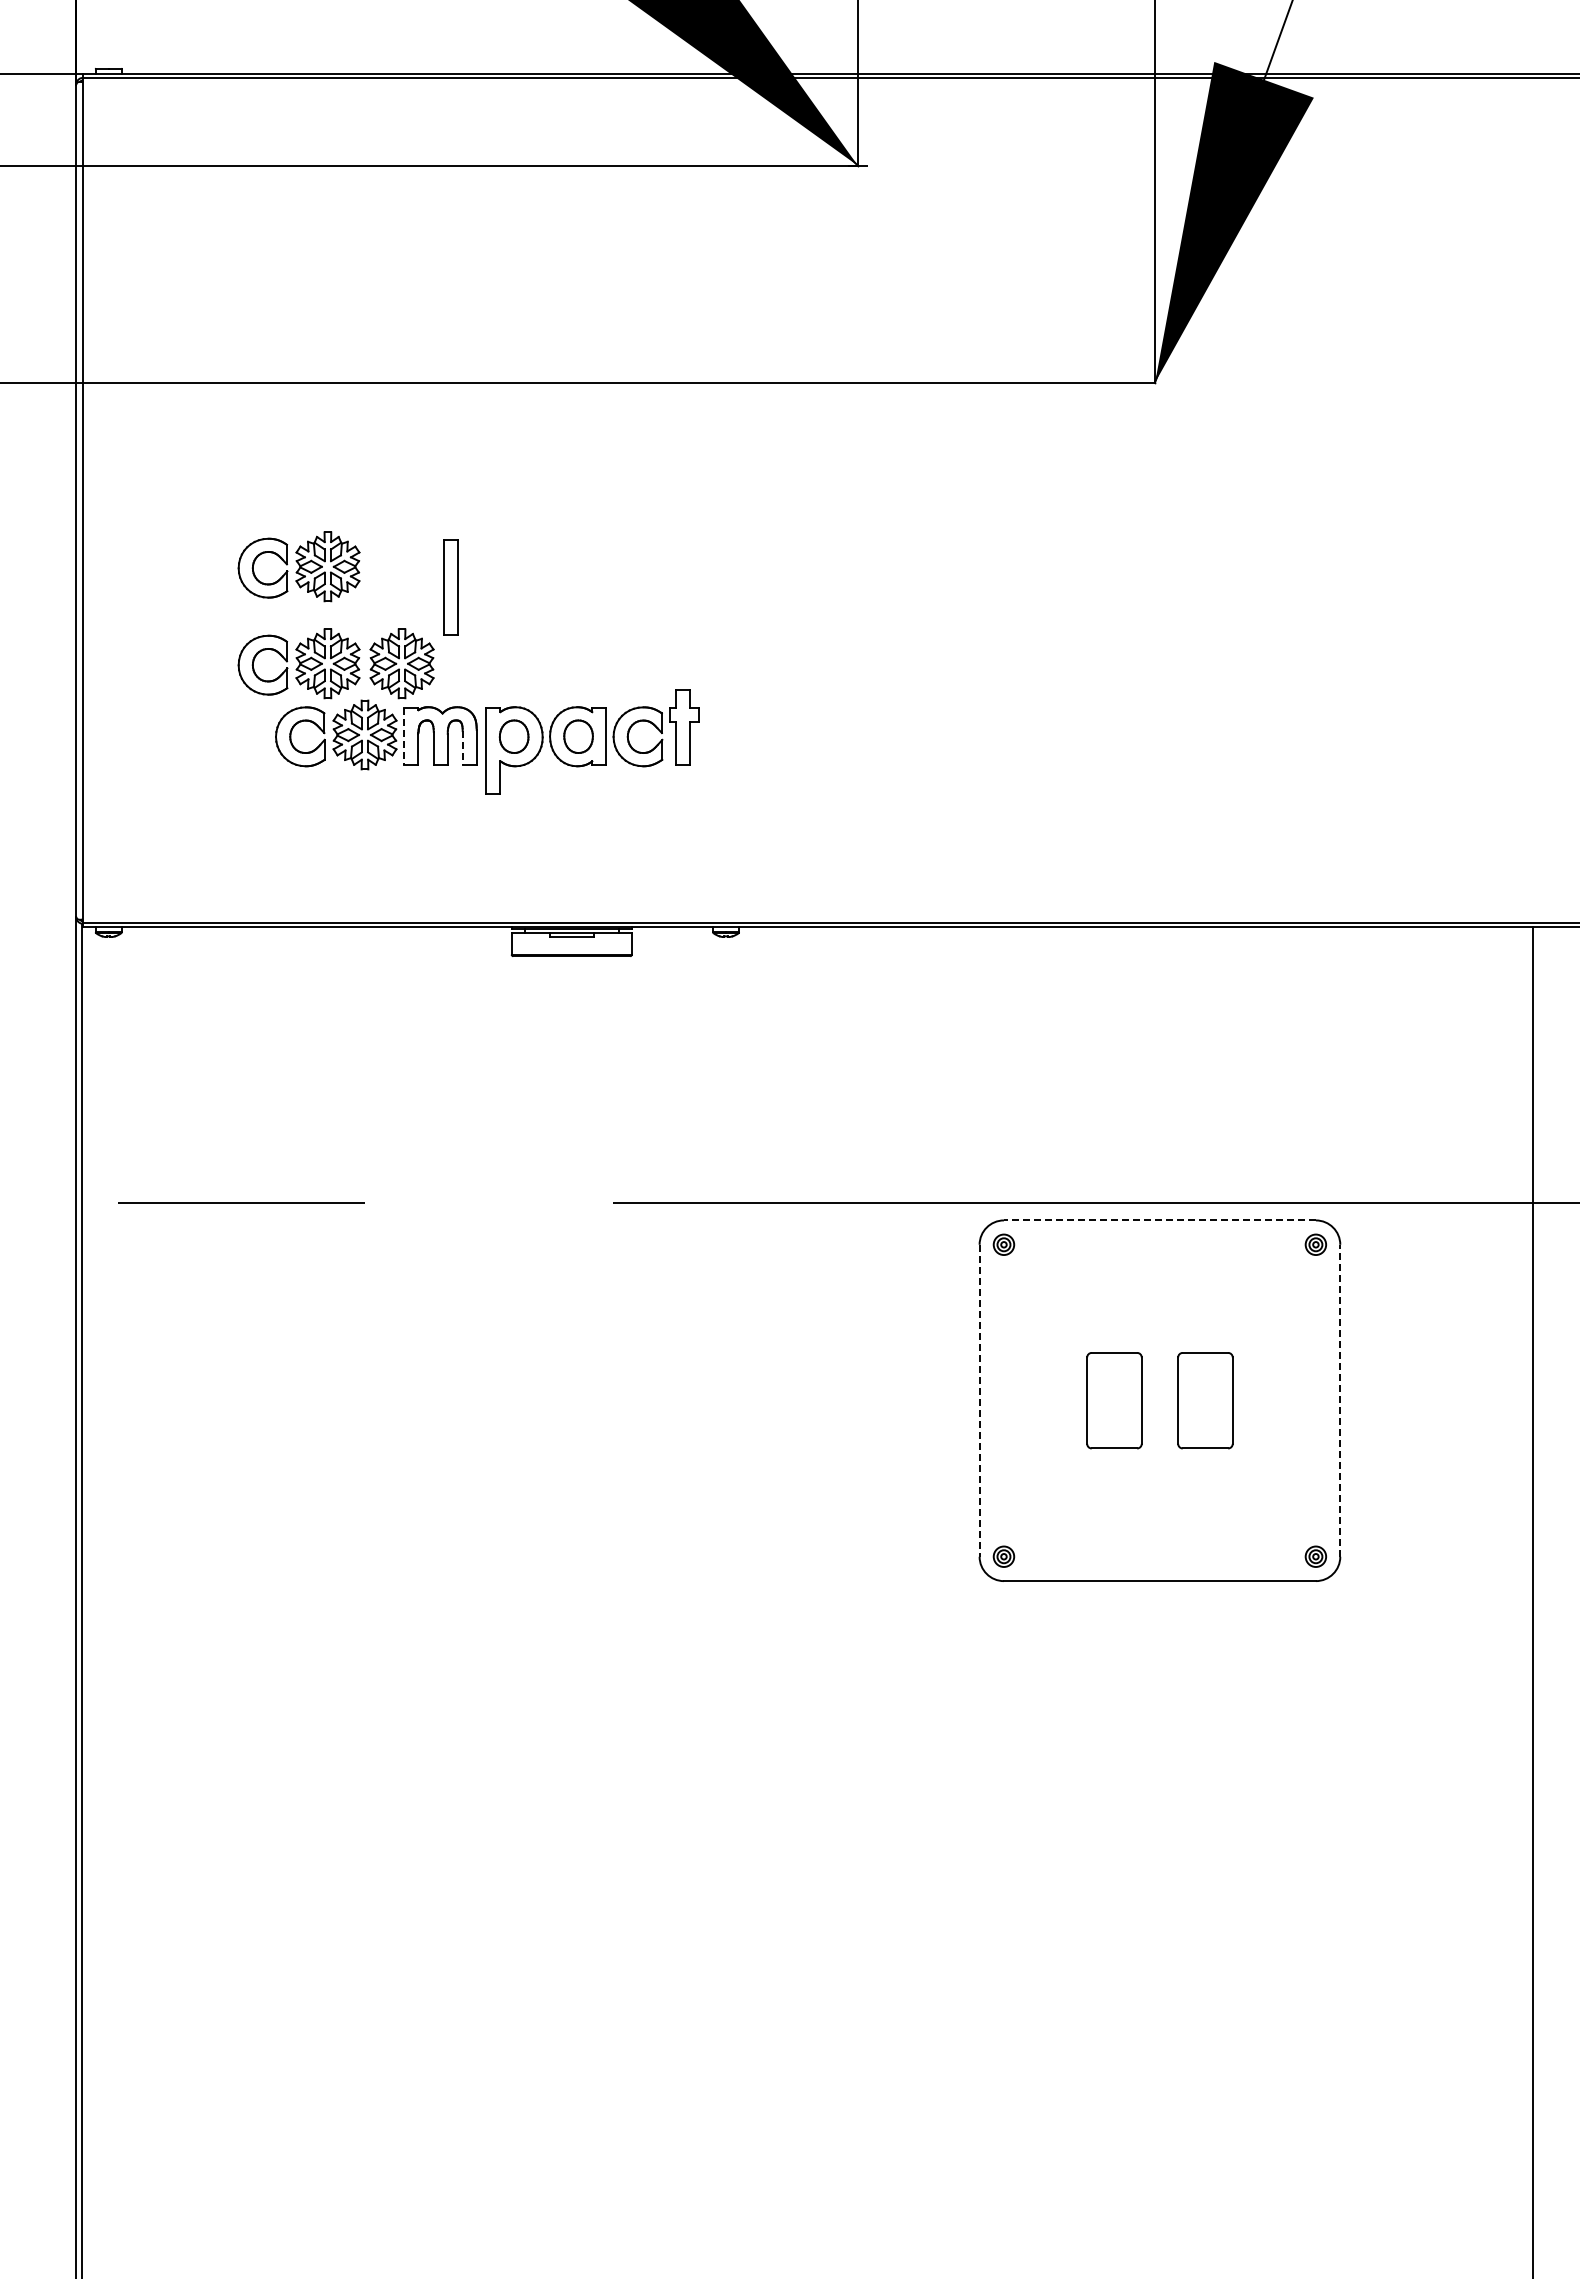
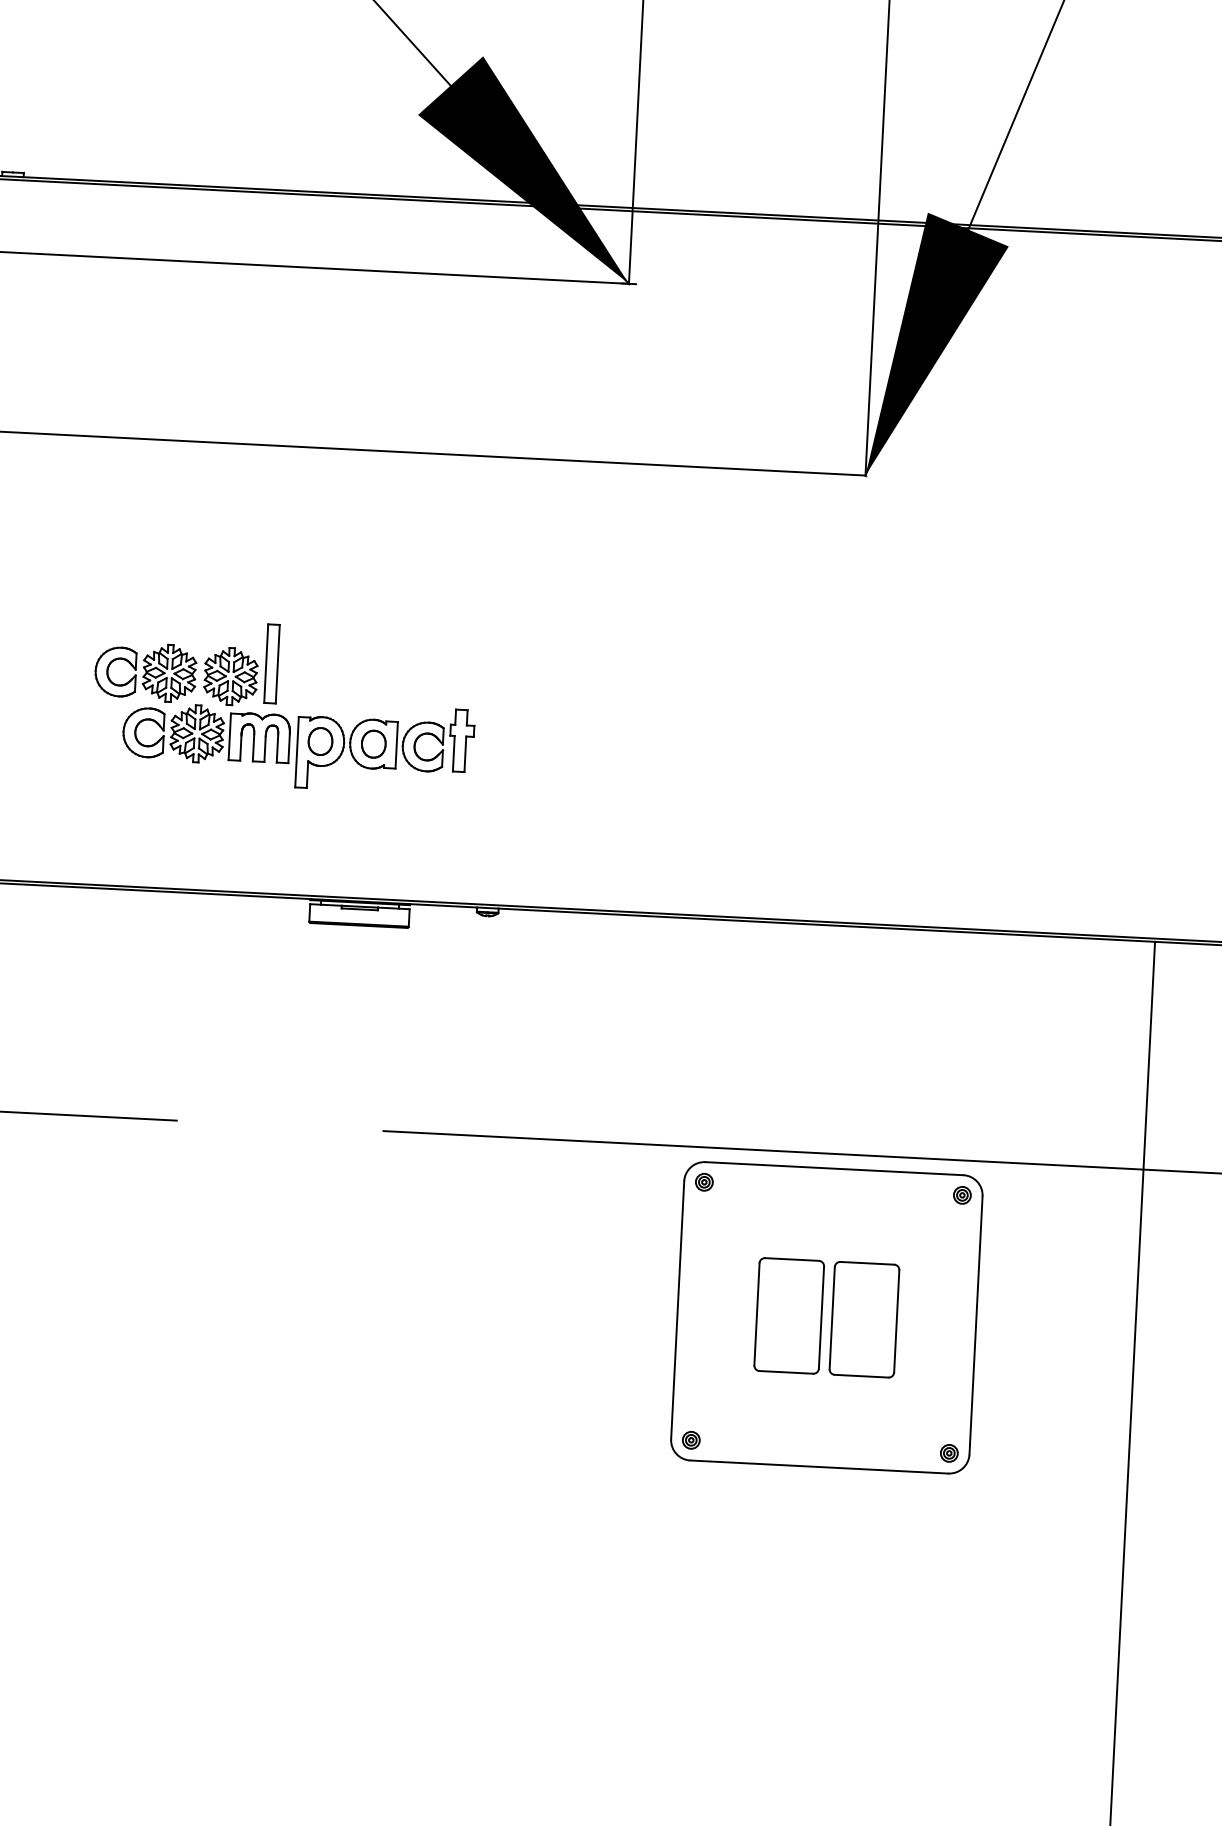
part: (298, 566) -> (149, 591), removed
part: (450, 587) -> (271, 664), moved
line: (404, 737) -> (229, 737), dashed -> solid
line: (462, 747) -> (277, 748), dashed -> solid
line: (1159, 1220) -> (834, 1168), dashed -> solid
line: (979, 1400) -> (677, 1310), dashed -> solid
part: (1114, 1400) -> (789, 1315), size x1.43
part: (1205, 1400) -> (864, 1319), size x1.43
line: (1340, 1400) -> (976, 1325), dashed -> solid

